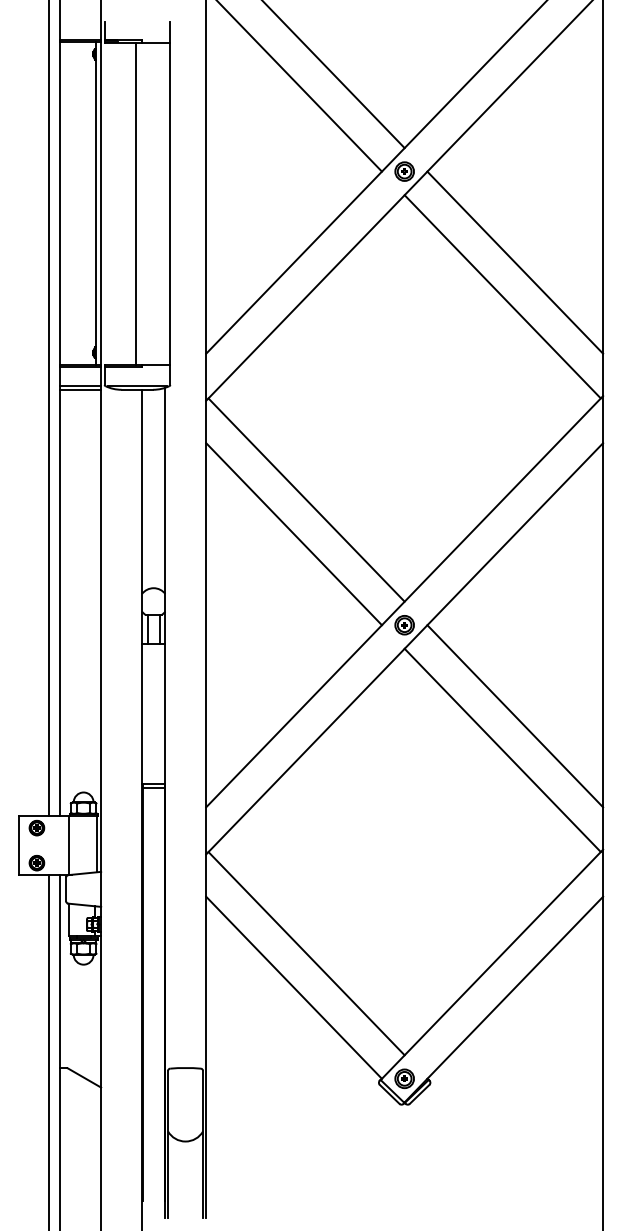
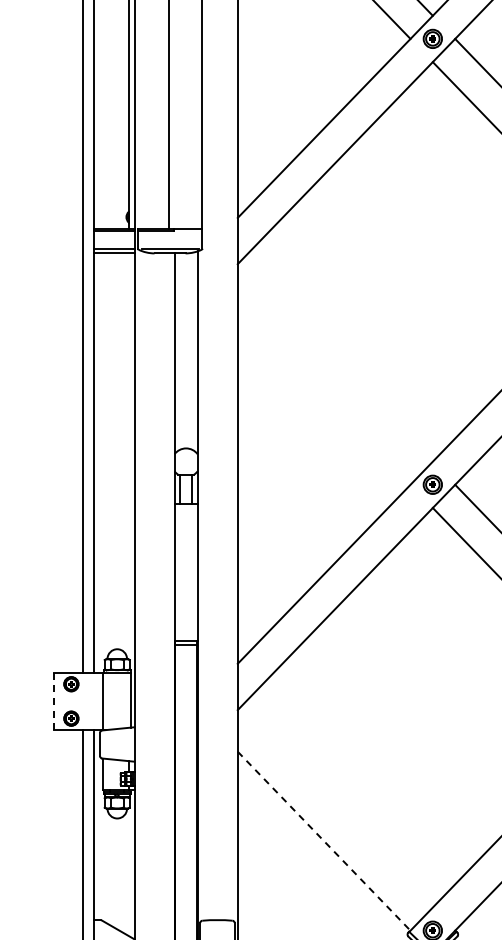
line: (306, 499) -> (336, 361), removed
line: (293, 534) -> (323, 395), removed
line: (18, 846) -> (53, 702), solid -> dashed
line: (306, 953) -> (336, 807), removed
line: (294, 987) -> (324, 840), solid -> dashed

